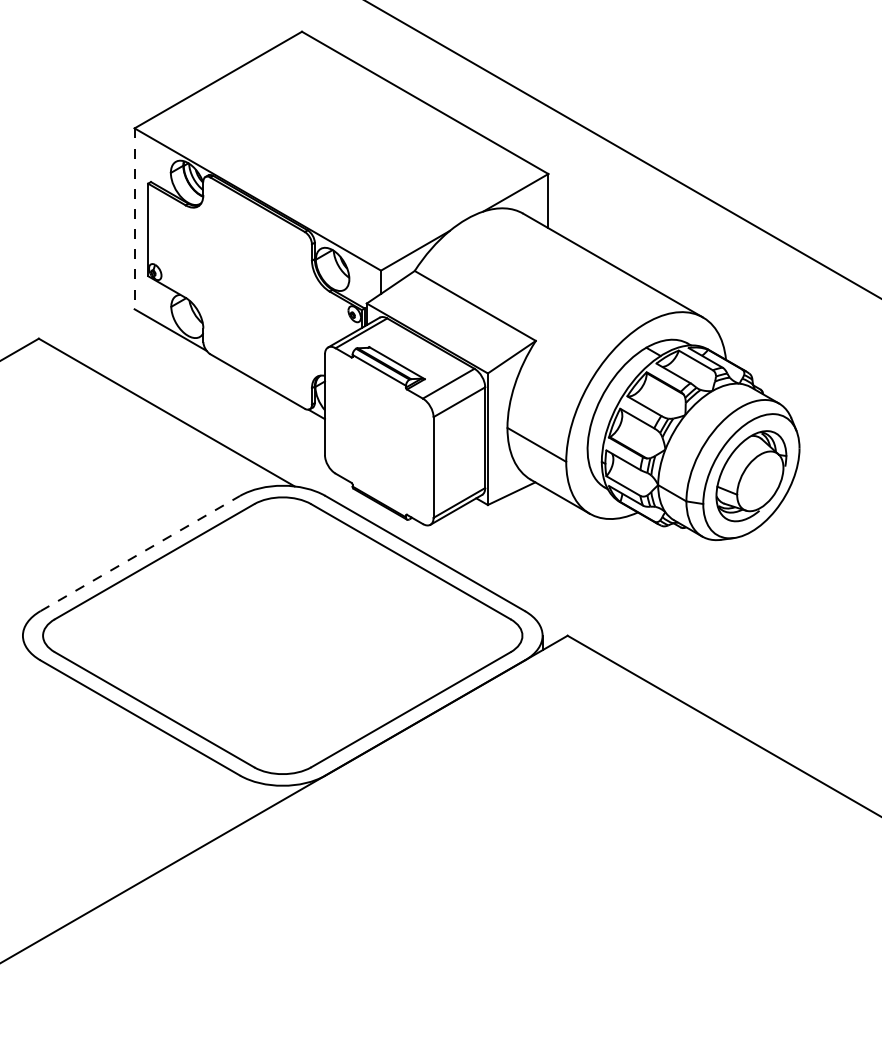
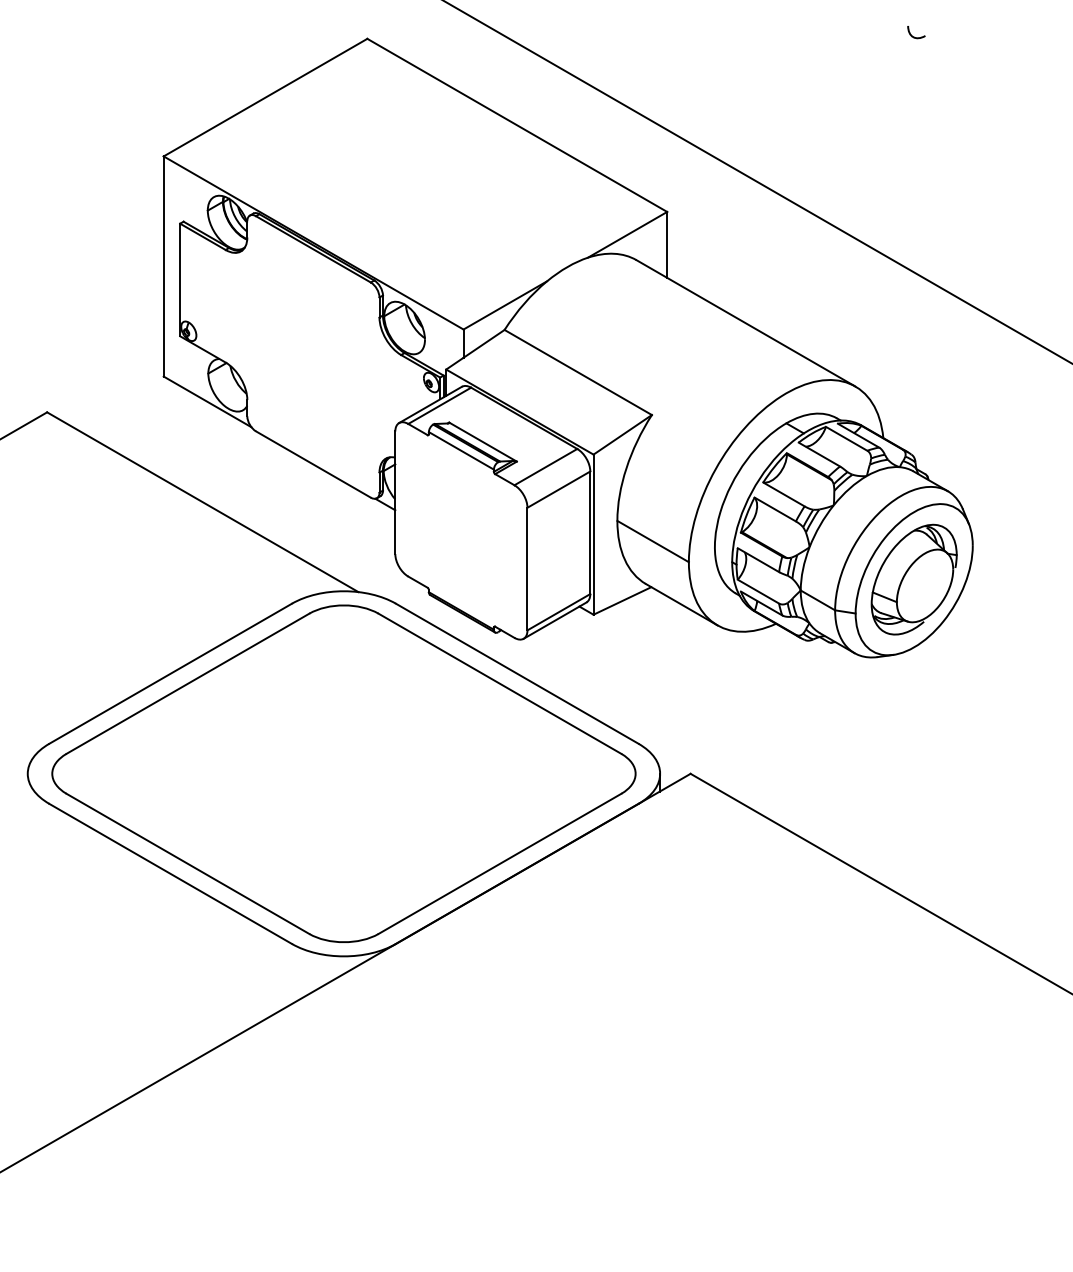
curve: (751, 29) -> (914, 36), added
line: (134, 218) -> (163, 266), dashed -> solid
line: (141, 553) -> (171, 673), dashed -> solid

